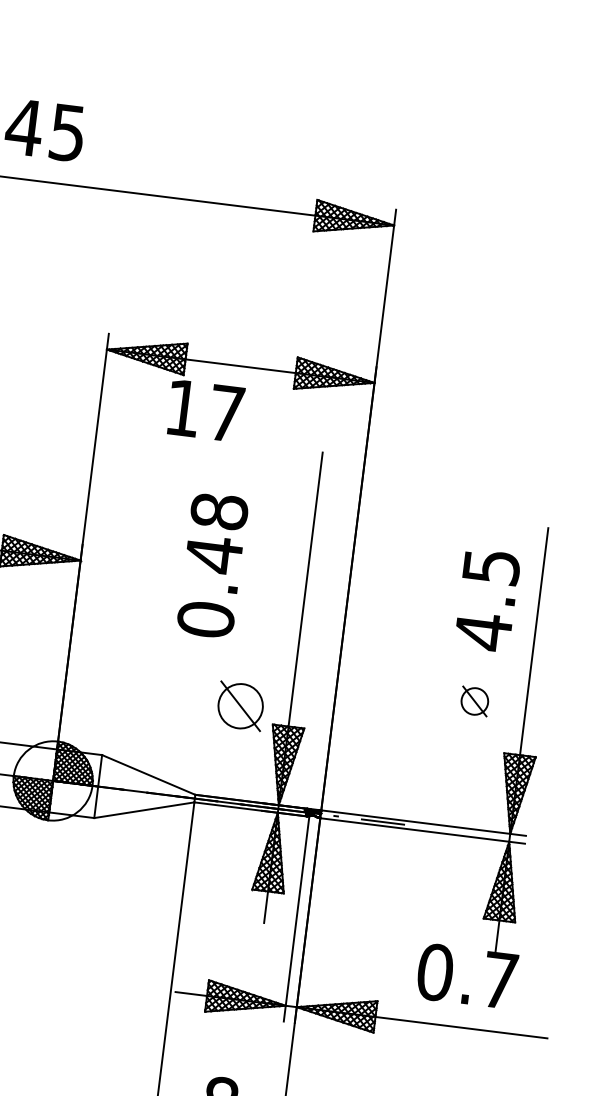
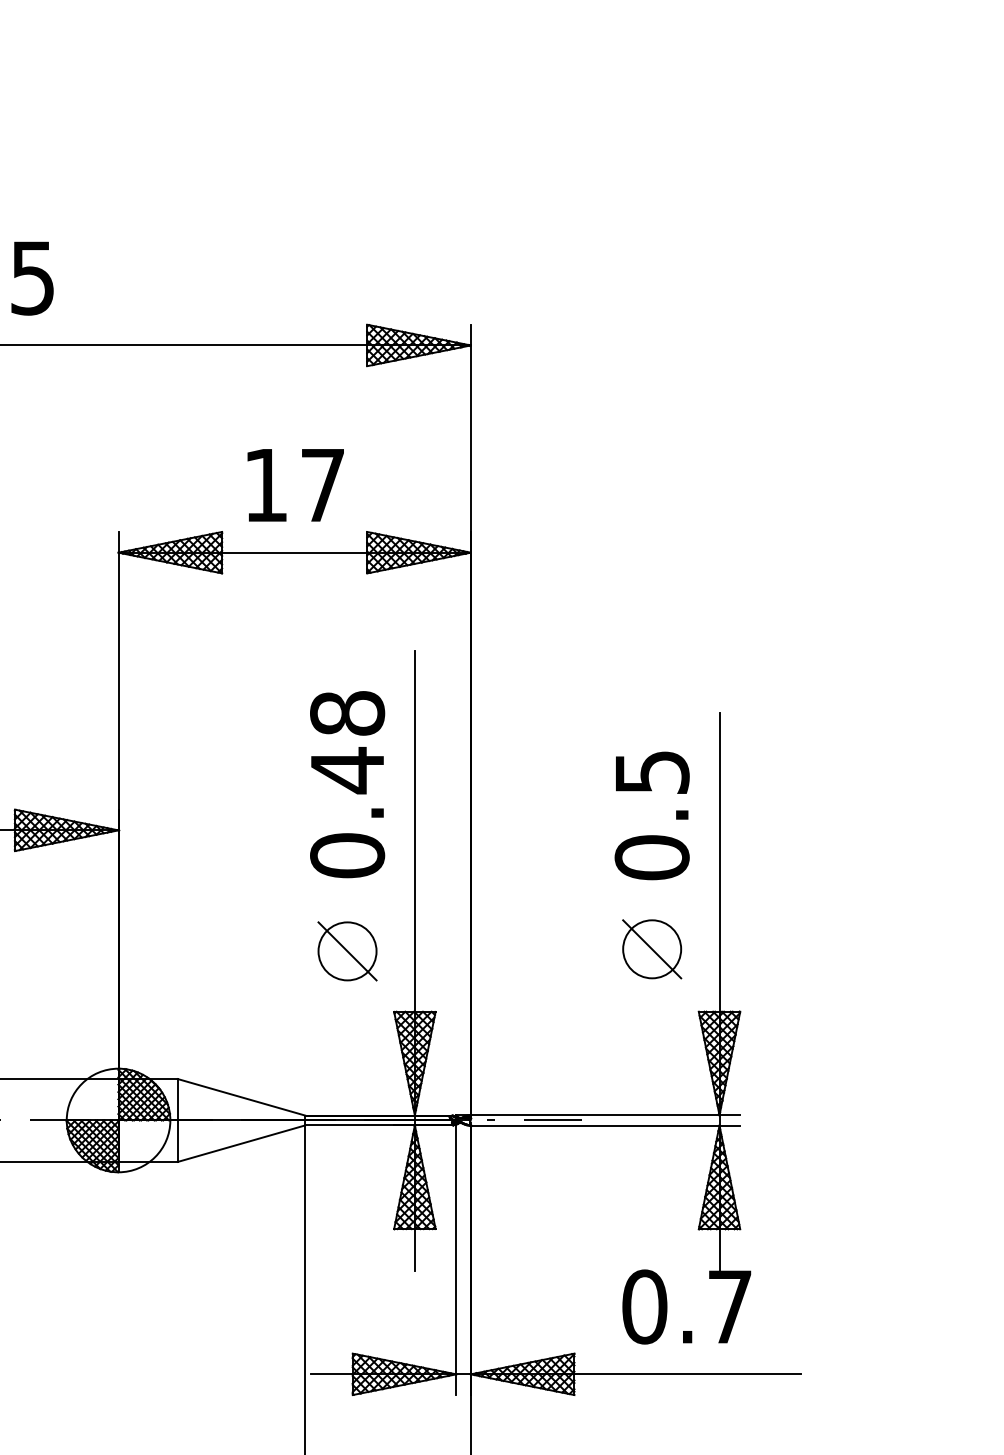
text: (205, 411) -> (295, 485), moved
text: (212, 565) -> (347, 784), moved
text: (482, 631) -> (651, 857), 4.5 -> 0.5
part: (475, 701) -> (652, 949), size x1.67
part: (240, 706) -> (347, 951), moved

